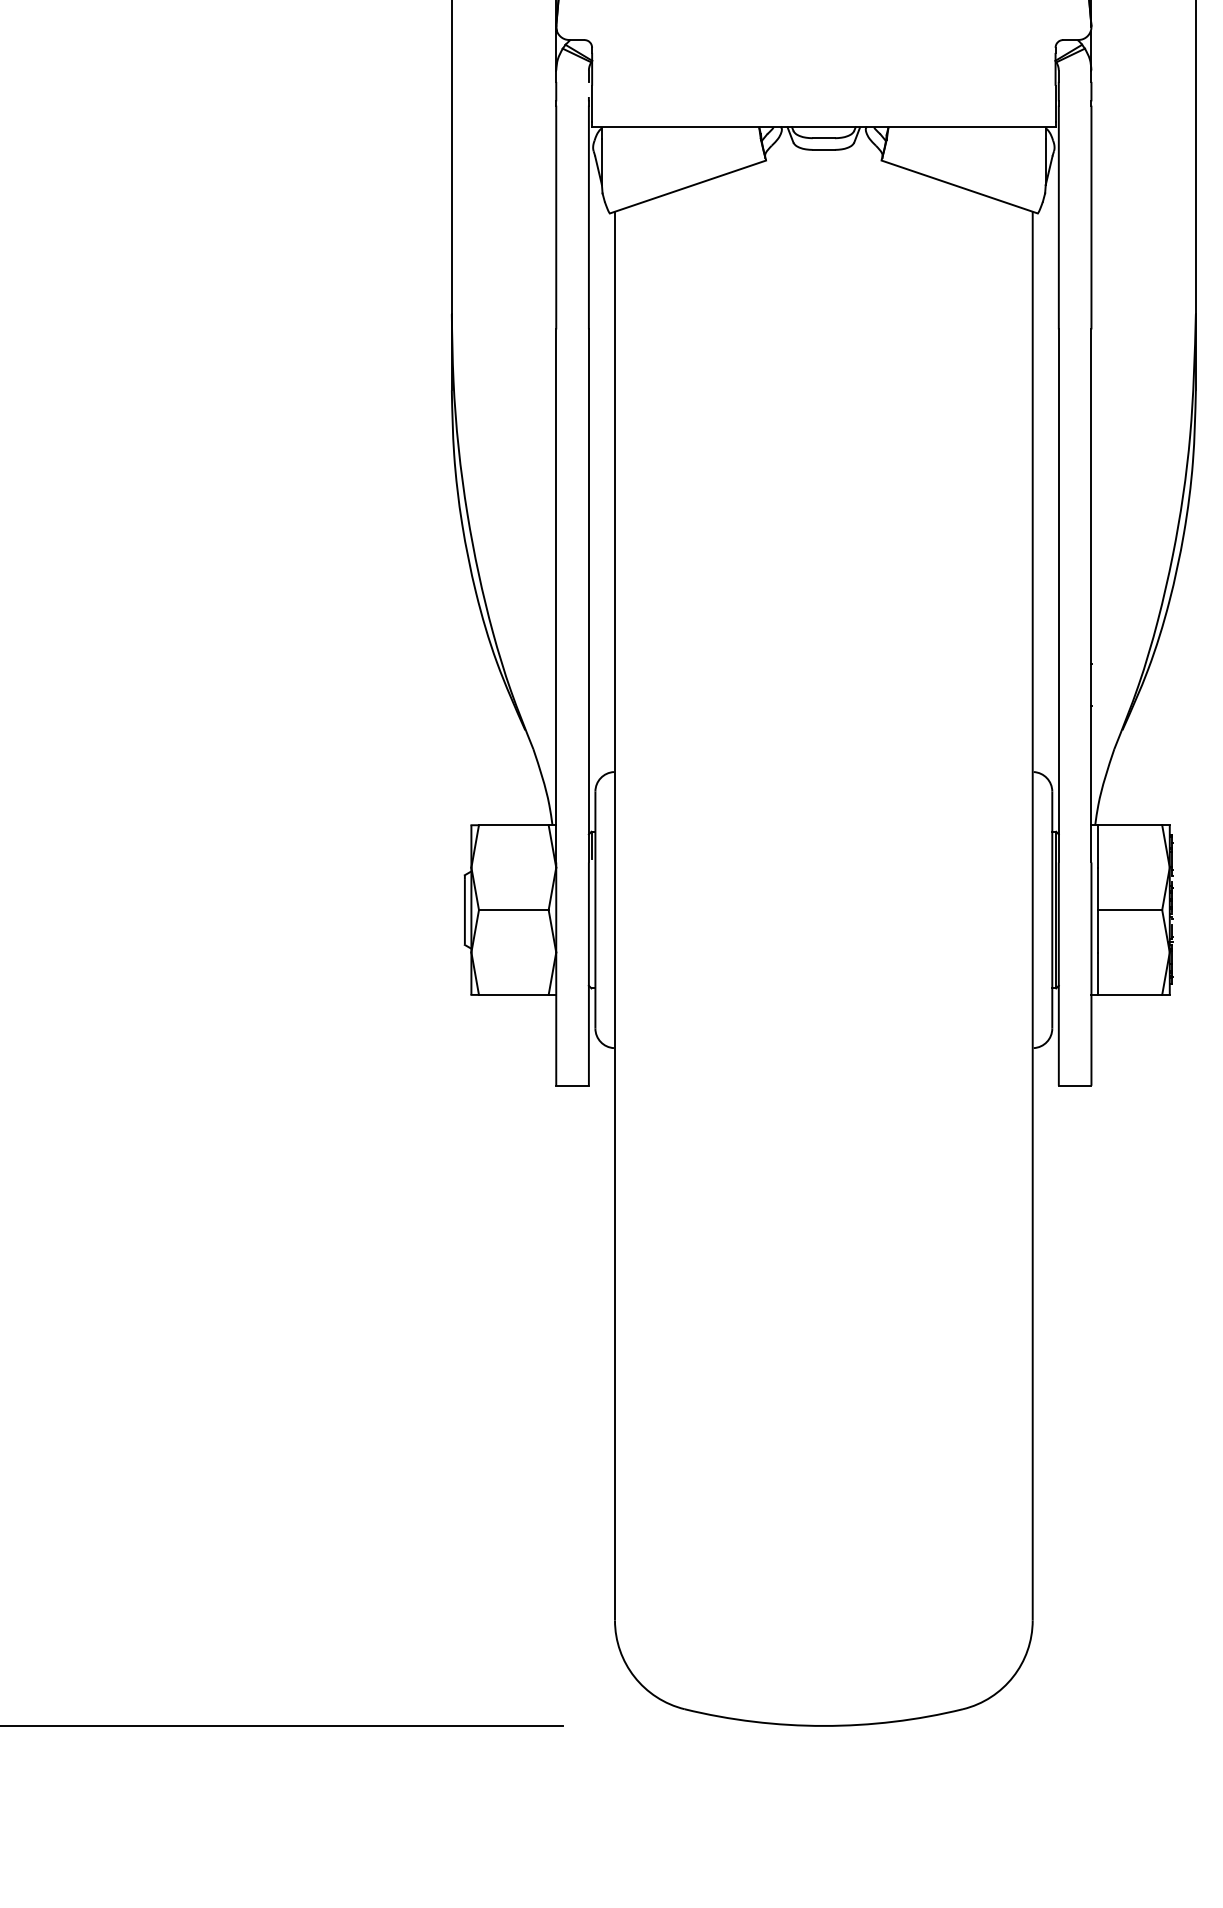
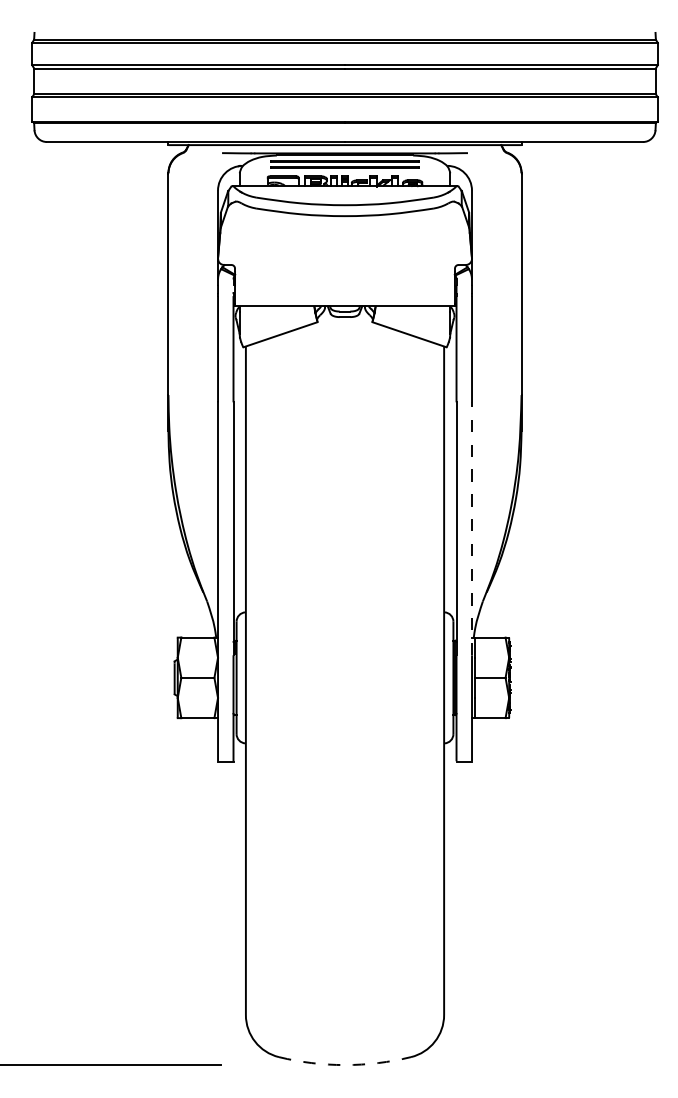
line: (1092, 595) -> (472, 528), solid -> dashed
arc: (824, 1726) -> (345, 1065), solid -> dashed

